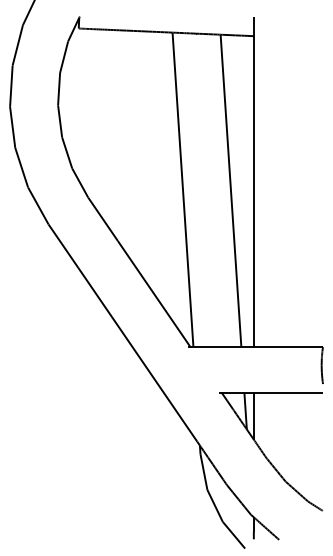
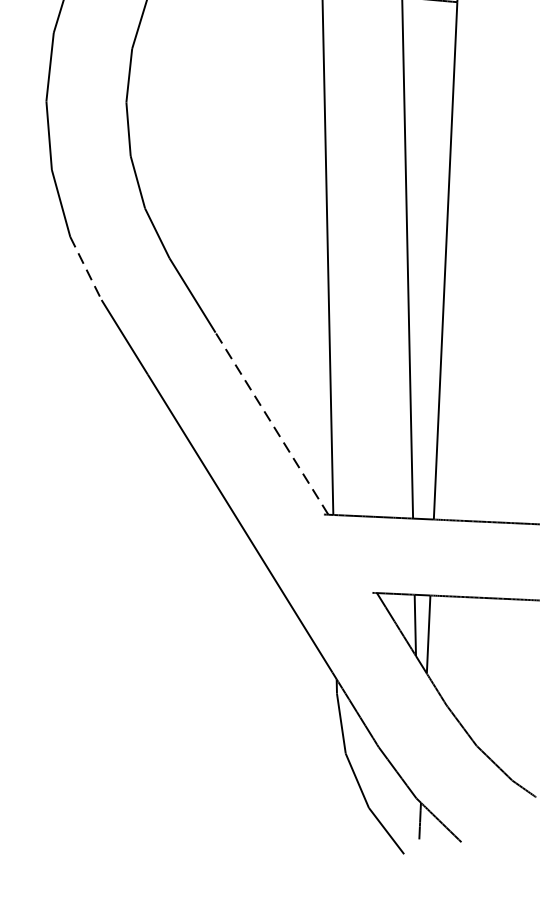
line: (38, 206) -> (86, 269), solid -> dashed
line: (153, 293) -> (270, 422), solid -> dashed

